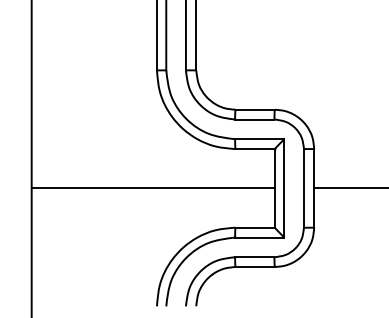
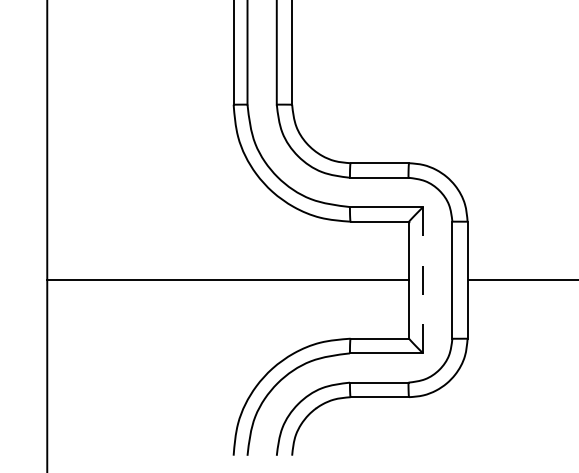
line: (284, 188) -> (423, 280), solid -> dashed

